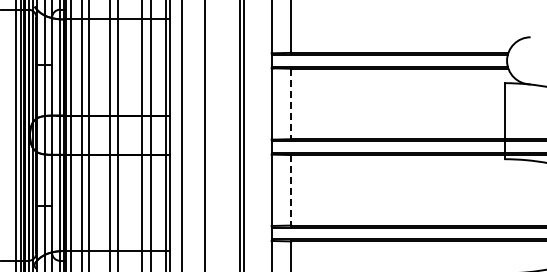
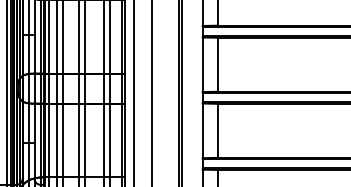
line: (291, 104) -> (217, 65), dashed -> solid
line: (291, 190) -> (217, 131), dashed -> solid

